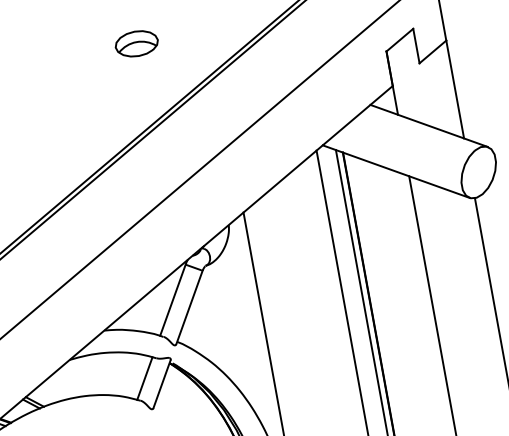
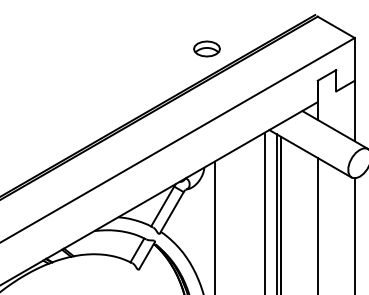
part: (135, 43) -> (206, 48), moved

